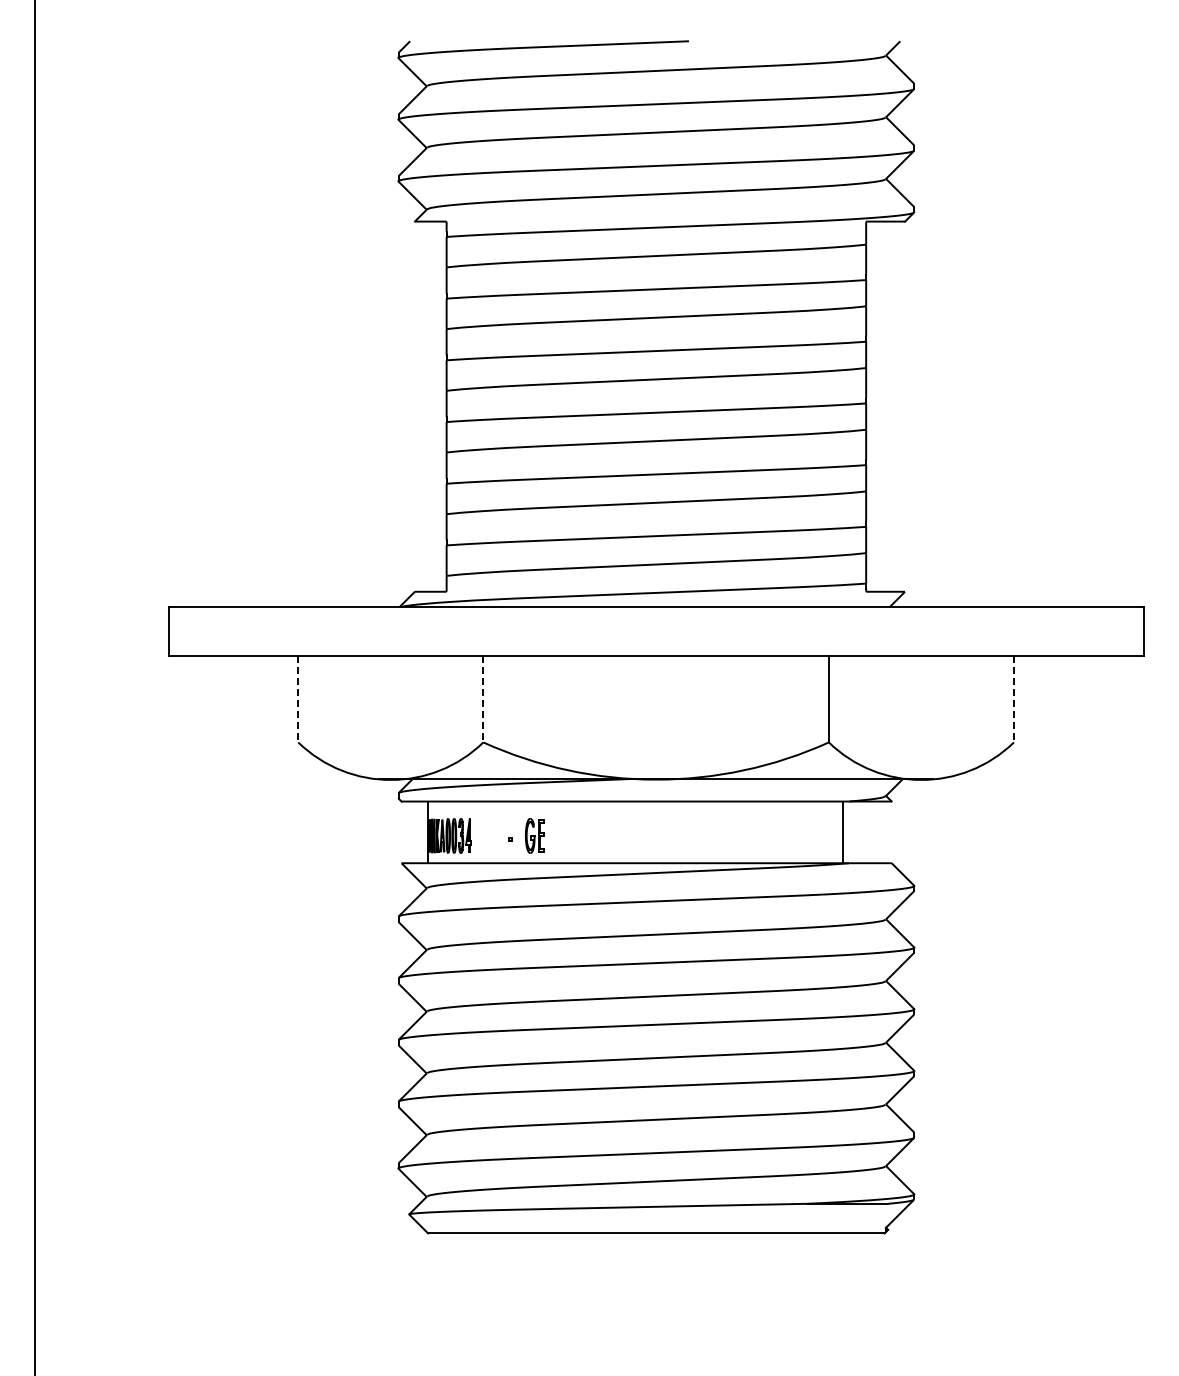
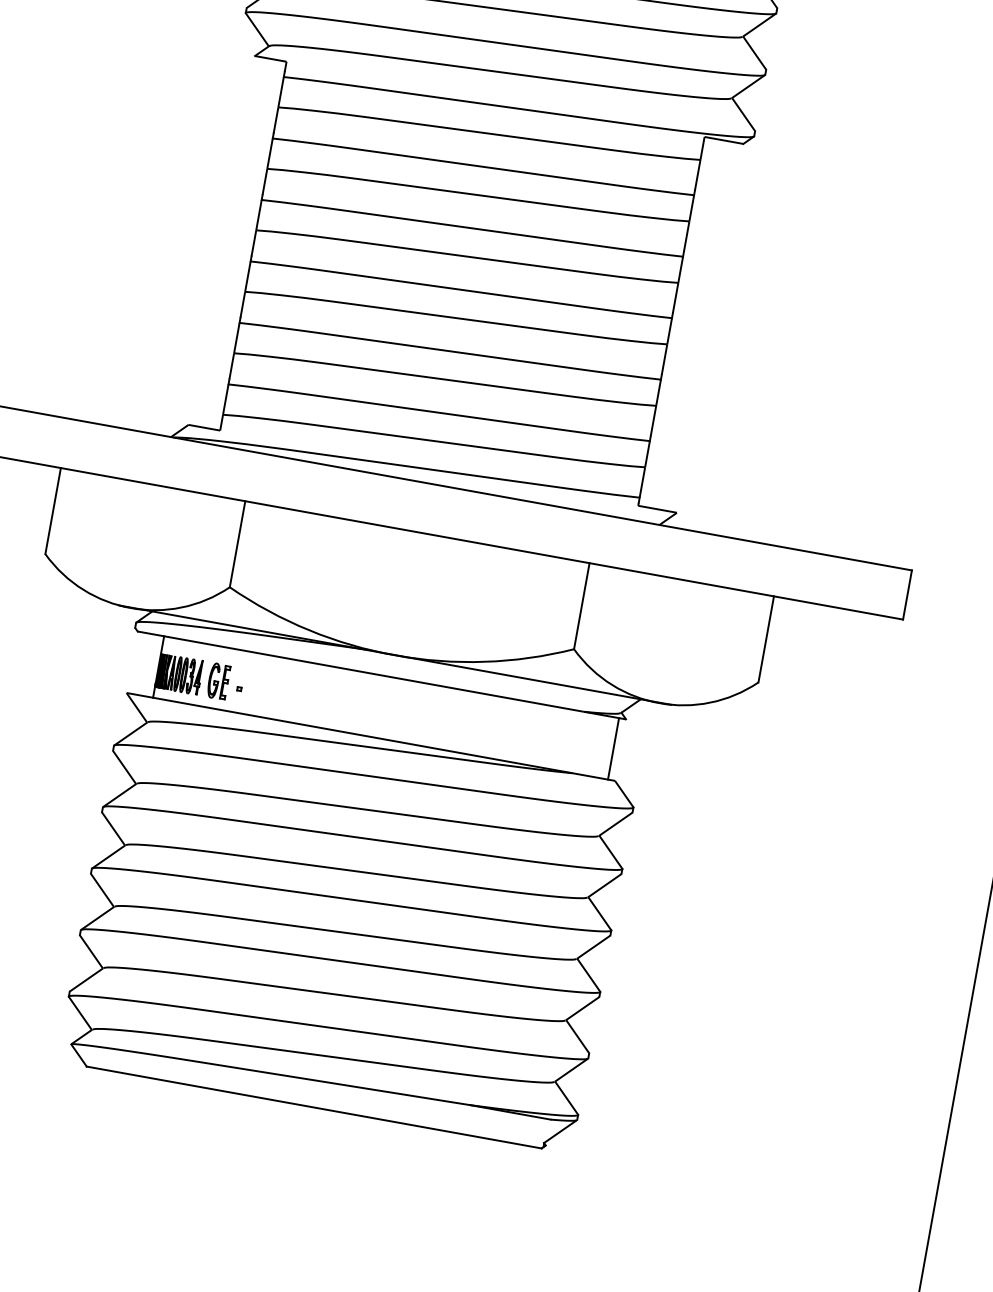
line: (298, 699) -> (53, 511), dashed -> solid
line: (483, 699) -> (237, 544), dashed -> solid
line: (1013, 699) -> (765, 639), dashed -> solid
line: (842, 832) -> (613, 748), moved
part: (534, 835) -> (218, 680), moved

